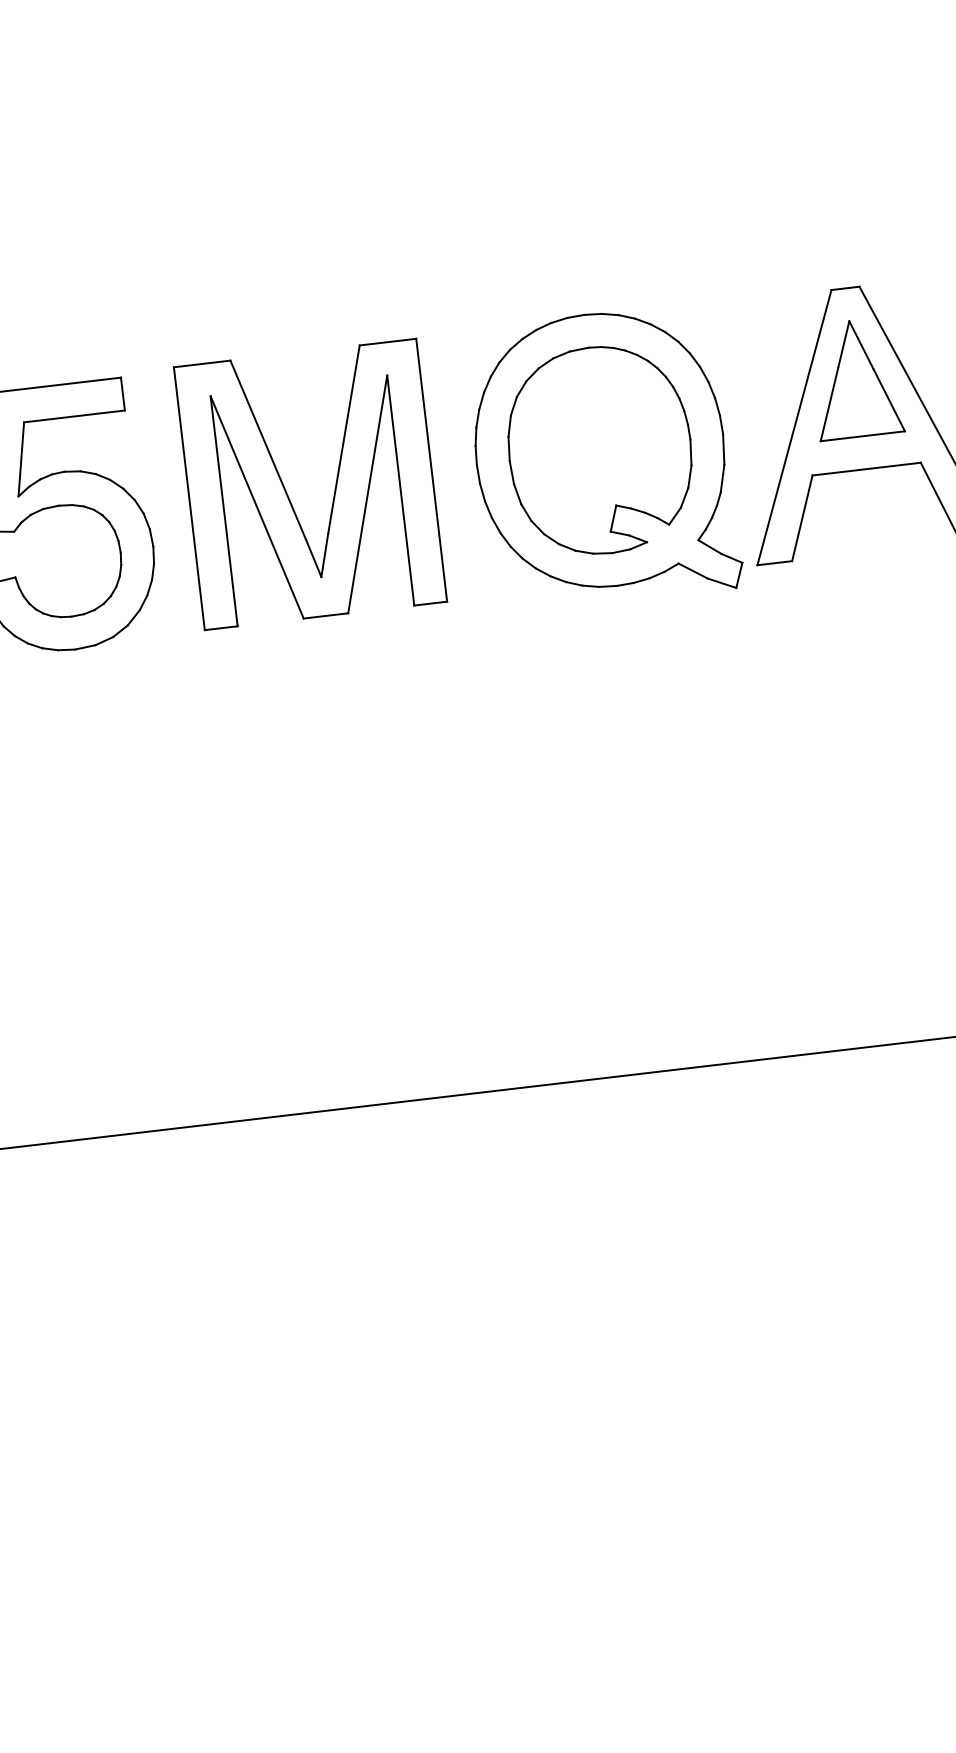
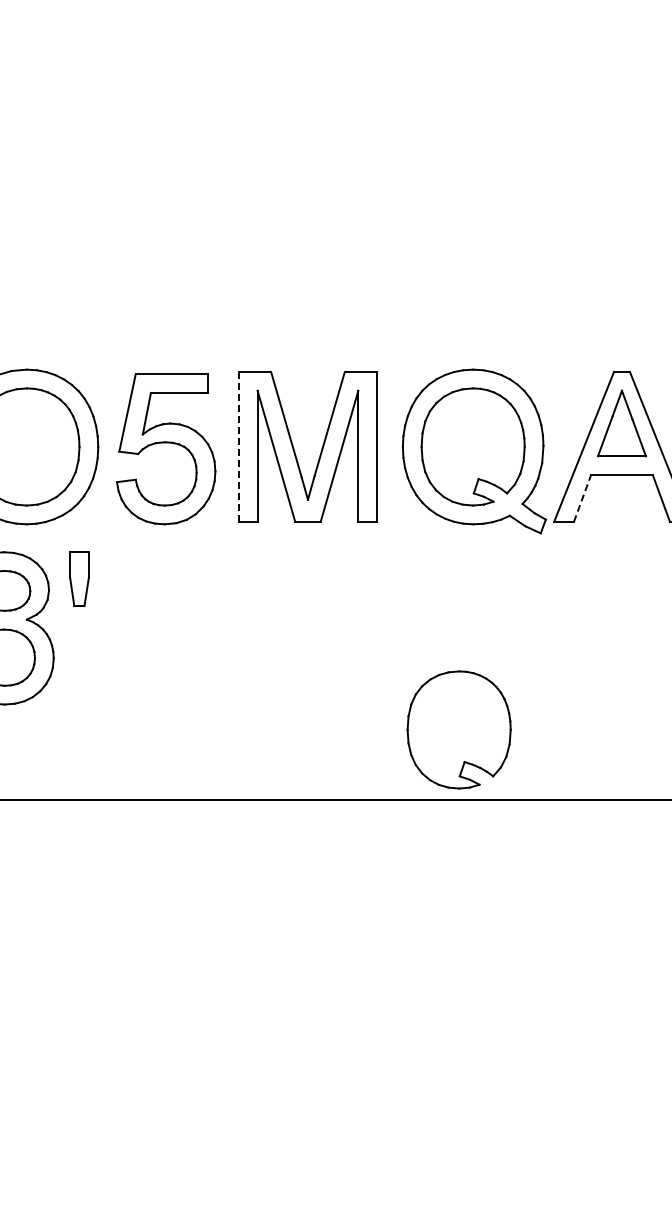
line: (188, 497) -> (238, 446), solid -> dashed
line: (802, 518) -> (582, 498), solid -> dashed
part: (632, 948) -> (458, 729), added

